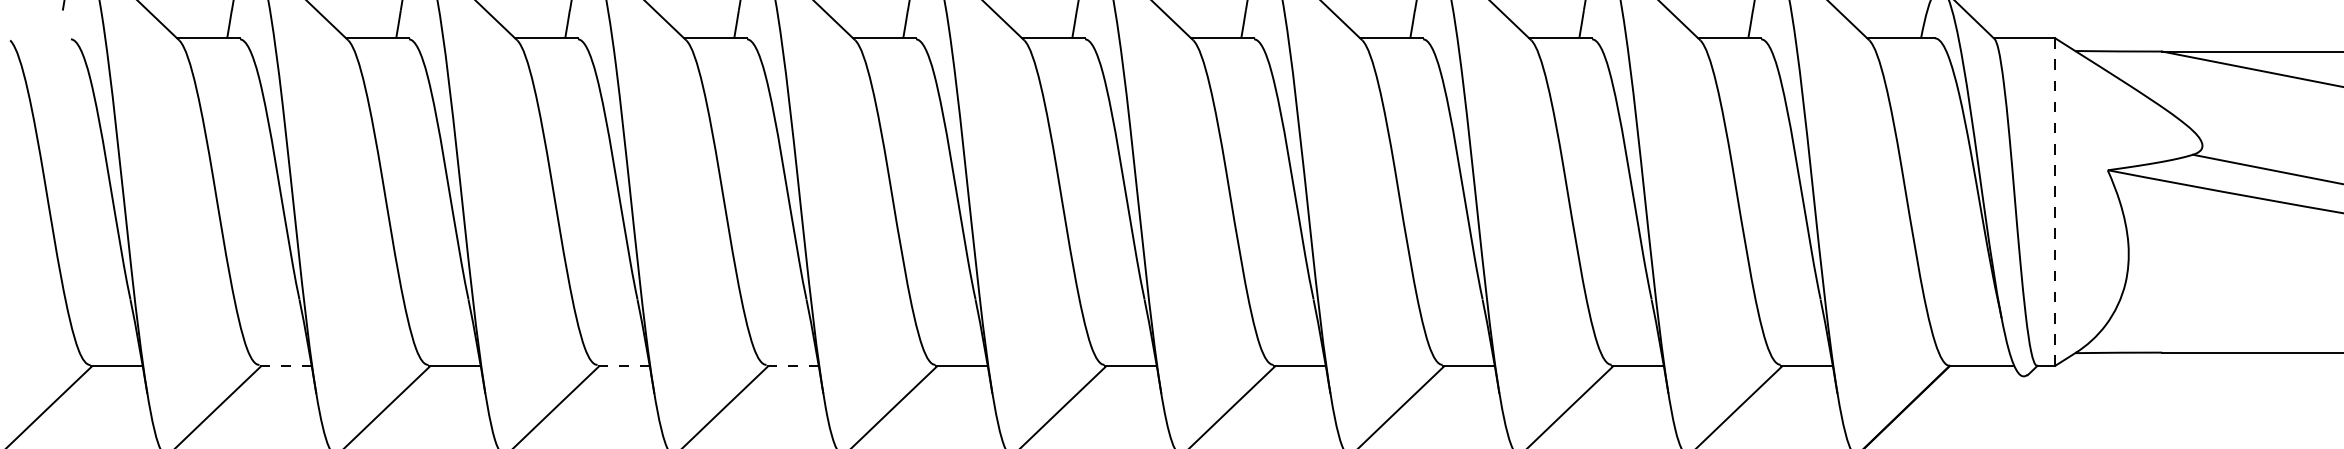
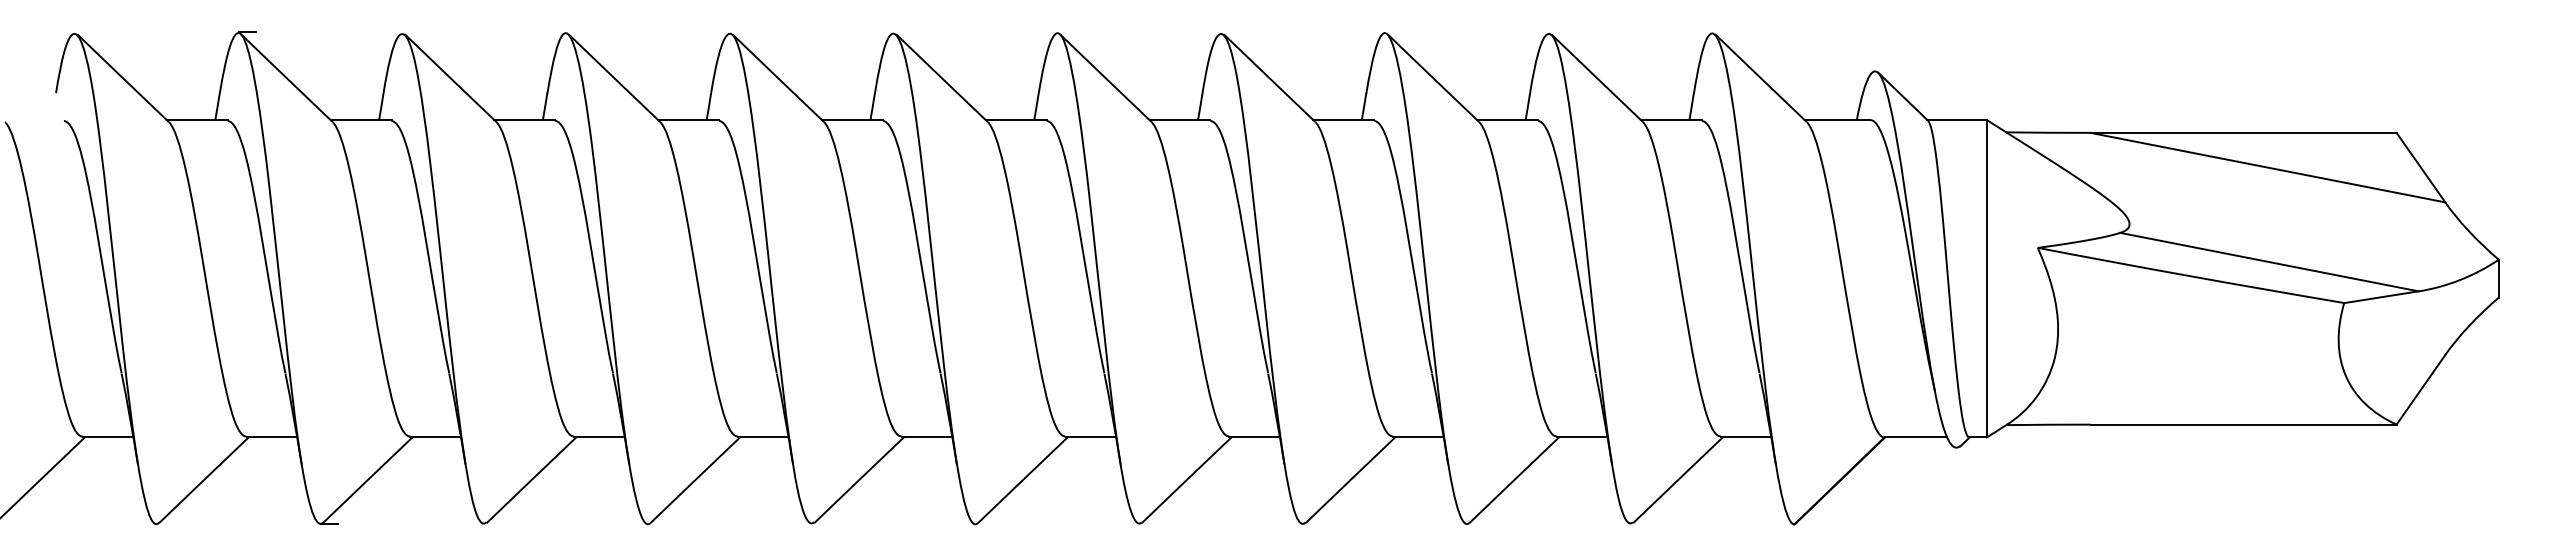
line: (2054, 201) -> (1986, 278), dashed -> solid
line: (286, 365) -> (272, 437), dashed -> solid
line: (624, 365) -> (600, 437), dashed -> solid
line: (792, 365) -> (763, 437), dashed -> solid

